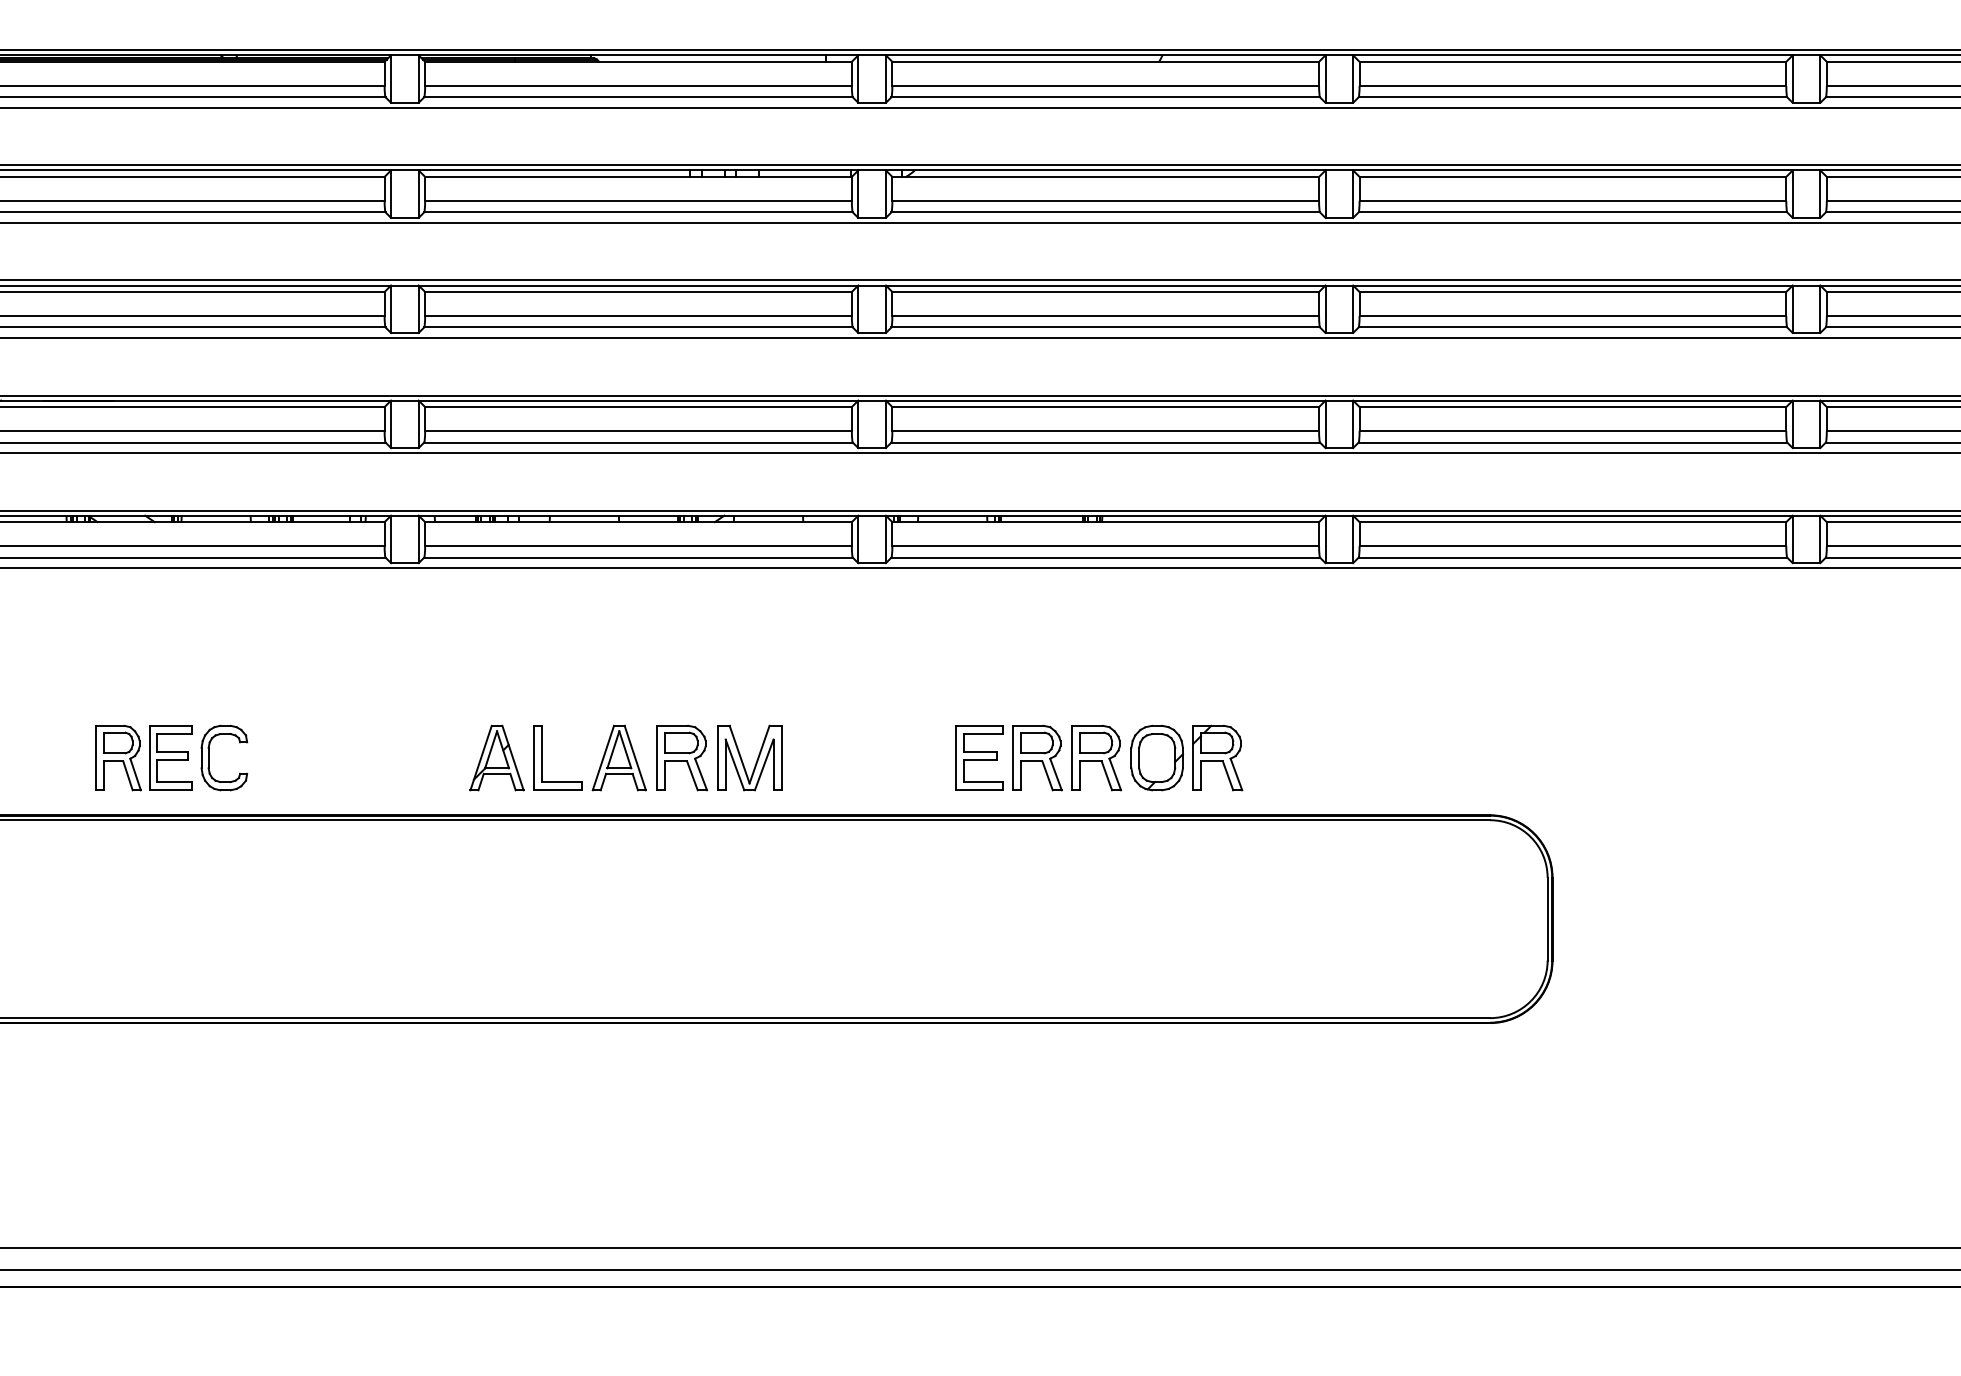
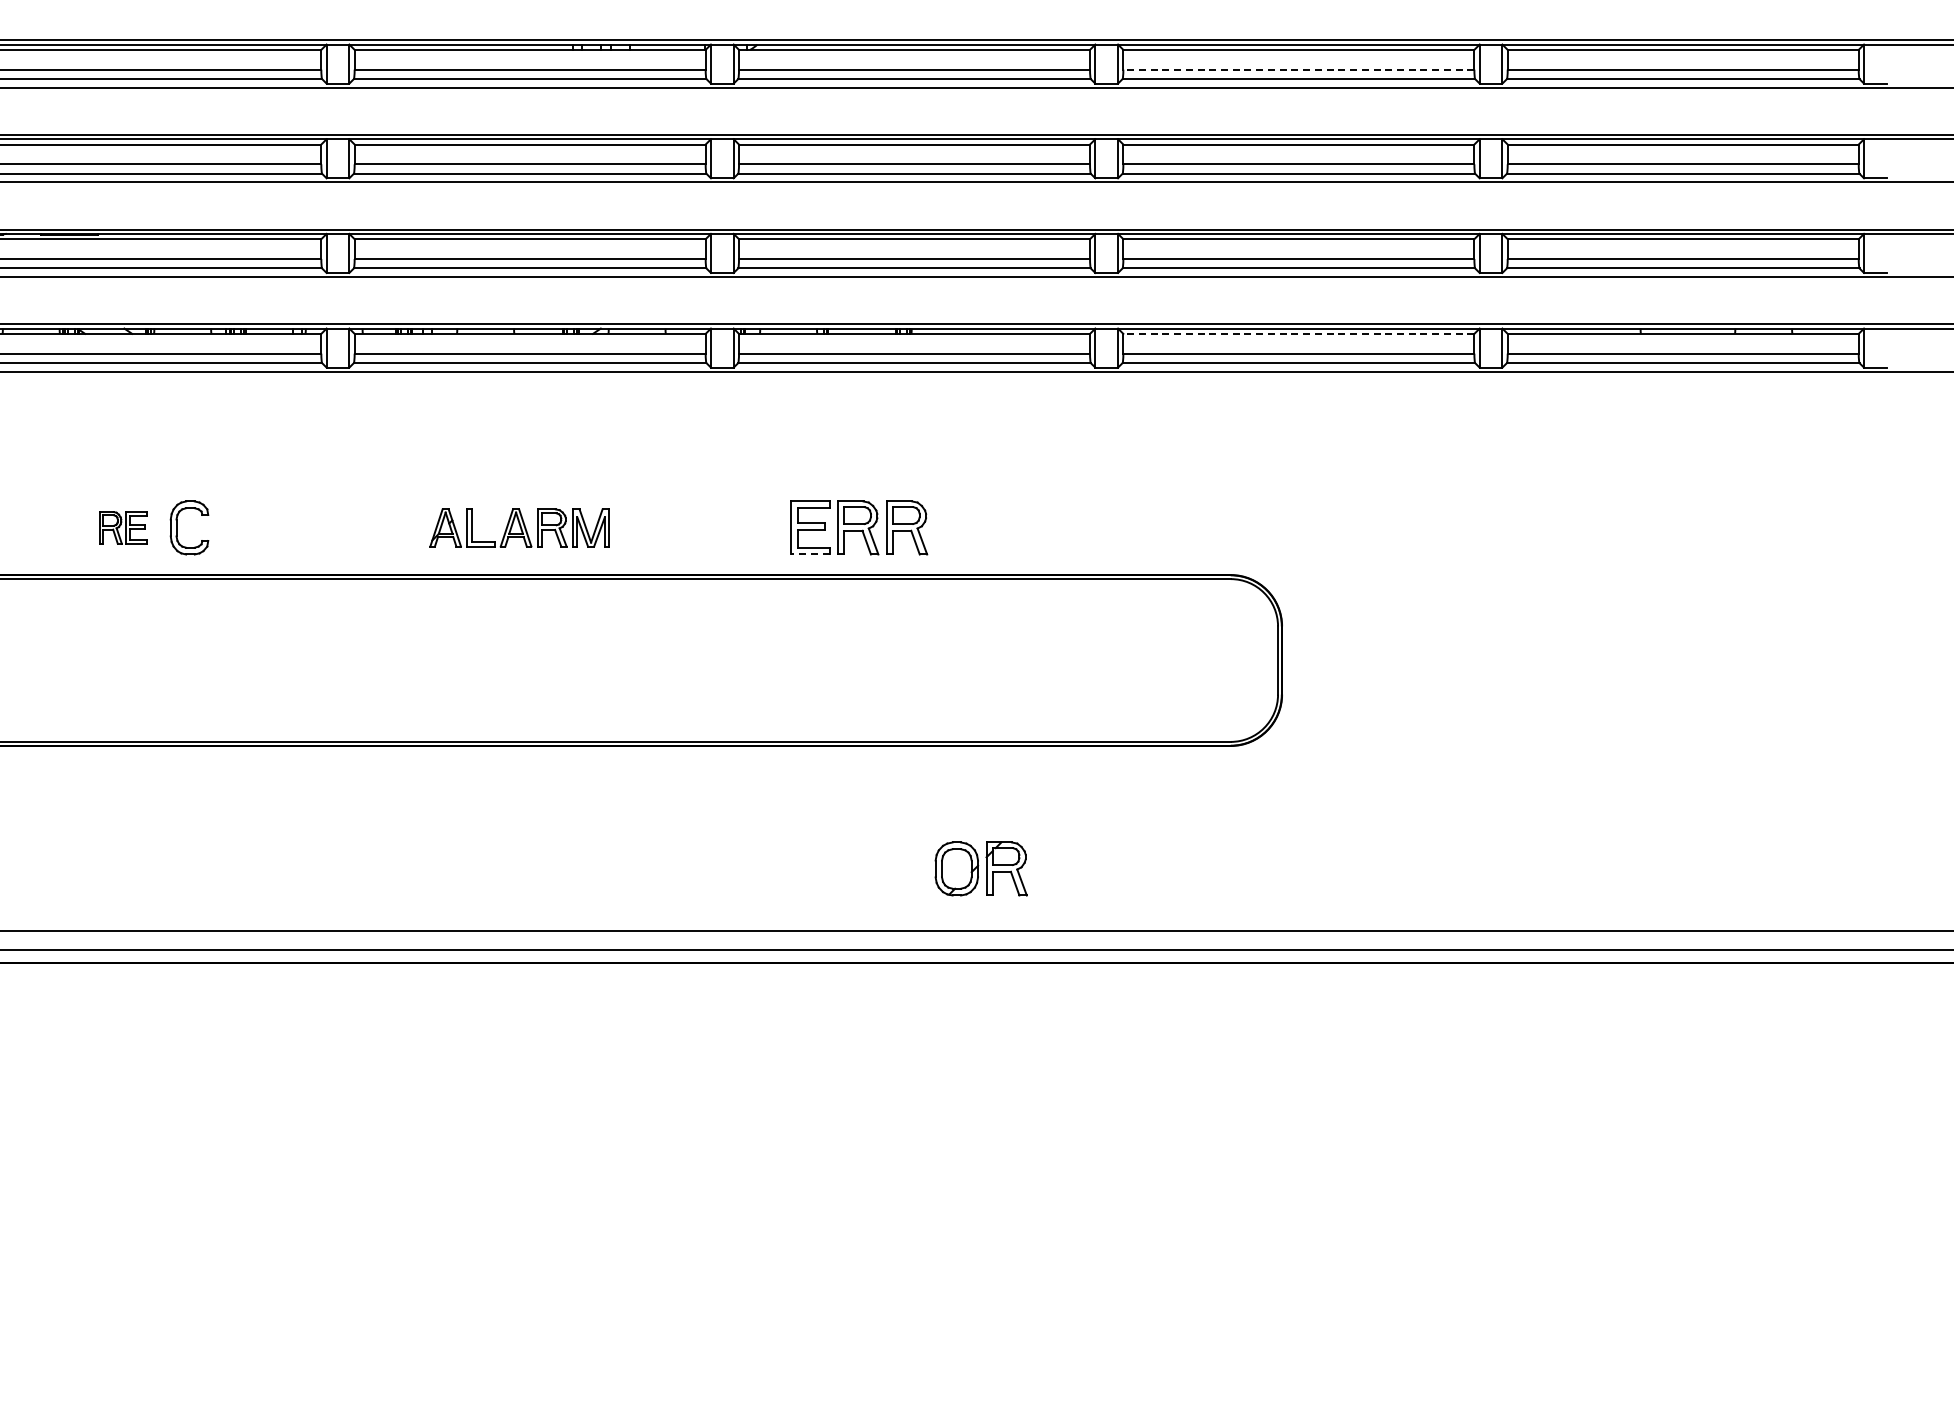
line: (1572, 200) -> (1298, 69), solid -> dashed
line: (1572, 521) -> (1298, 333), solid -> dashed
part: (144, 757) -> (123, 527), size x0.6
part: (625, 757) -> (519, 527), size x0.7
part: (1185, 757) -> (980, 868), moved
line: (979, 790) -> (810, 554), solid -> dashed

